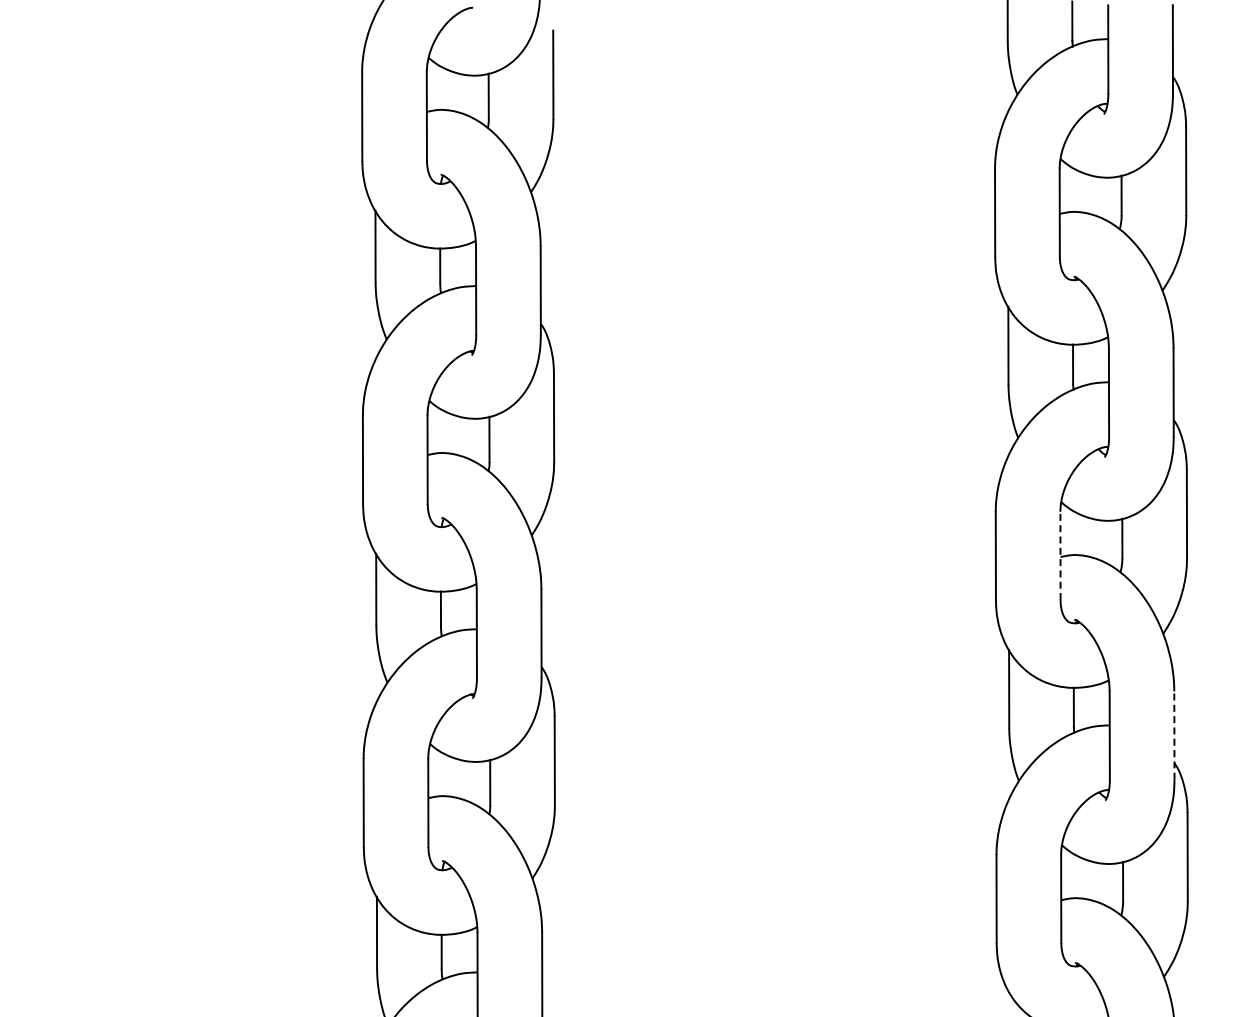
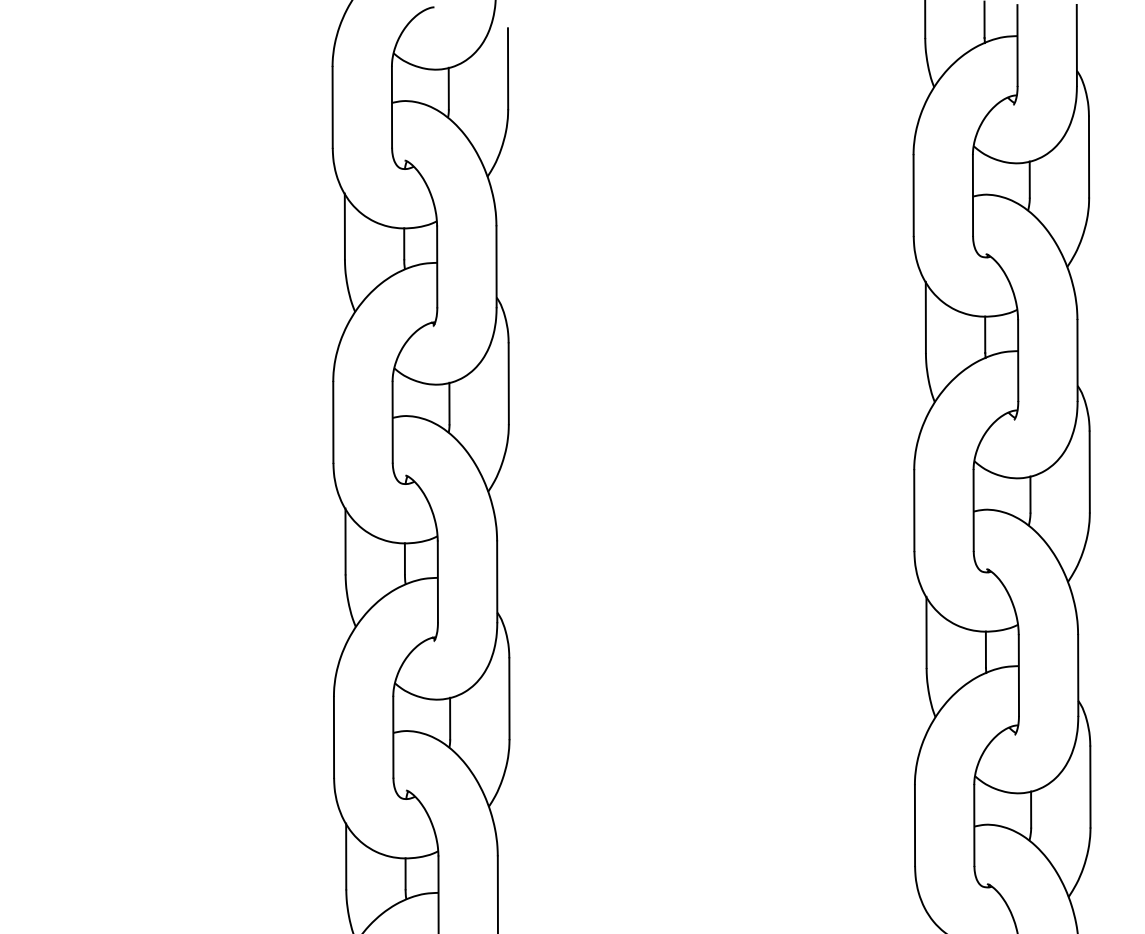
line: (1060, 555) -> (973, 510), dashed -> solid
line: (1174, 735) -> (1078, 675), dashed -> solid

